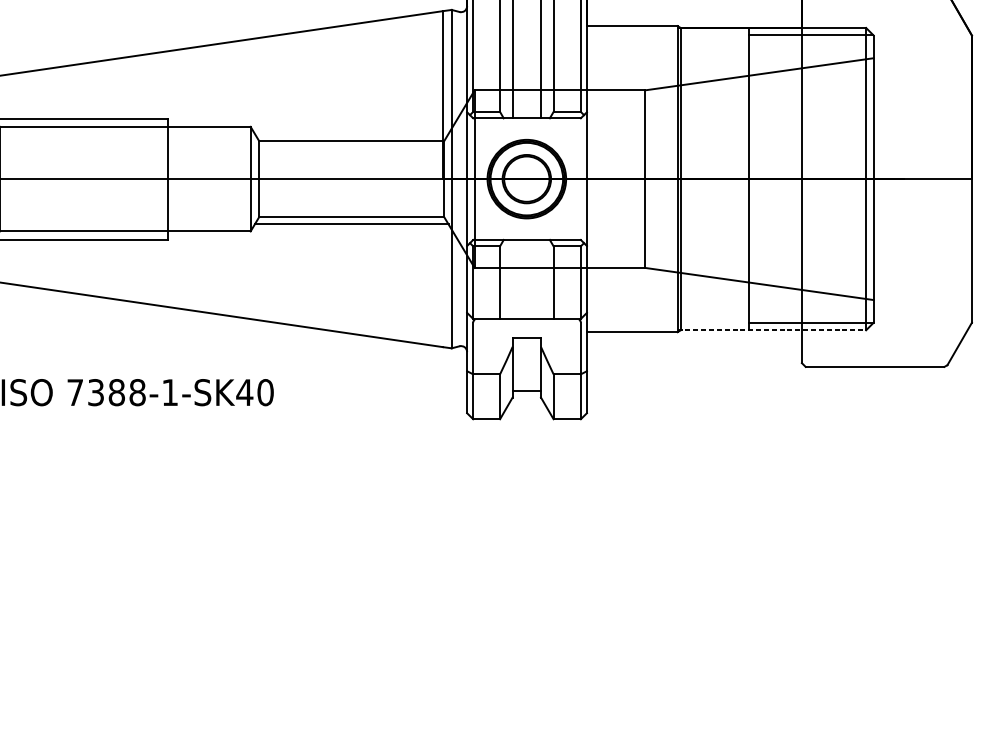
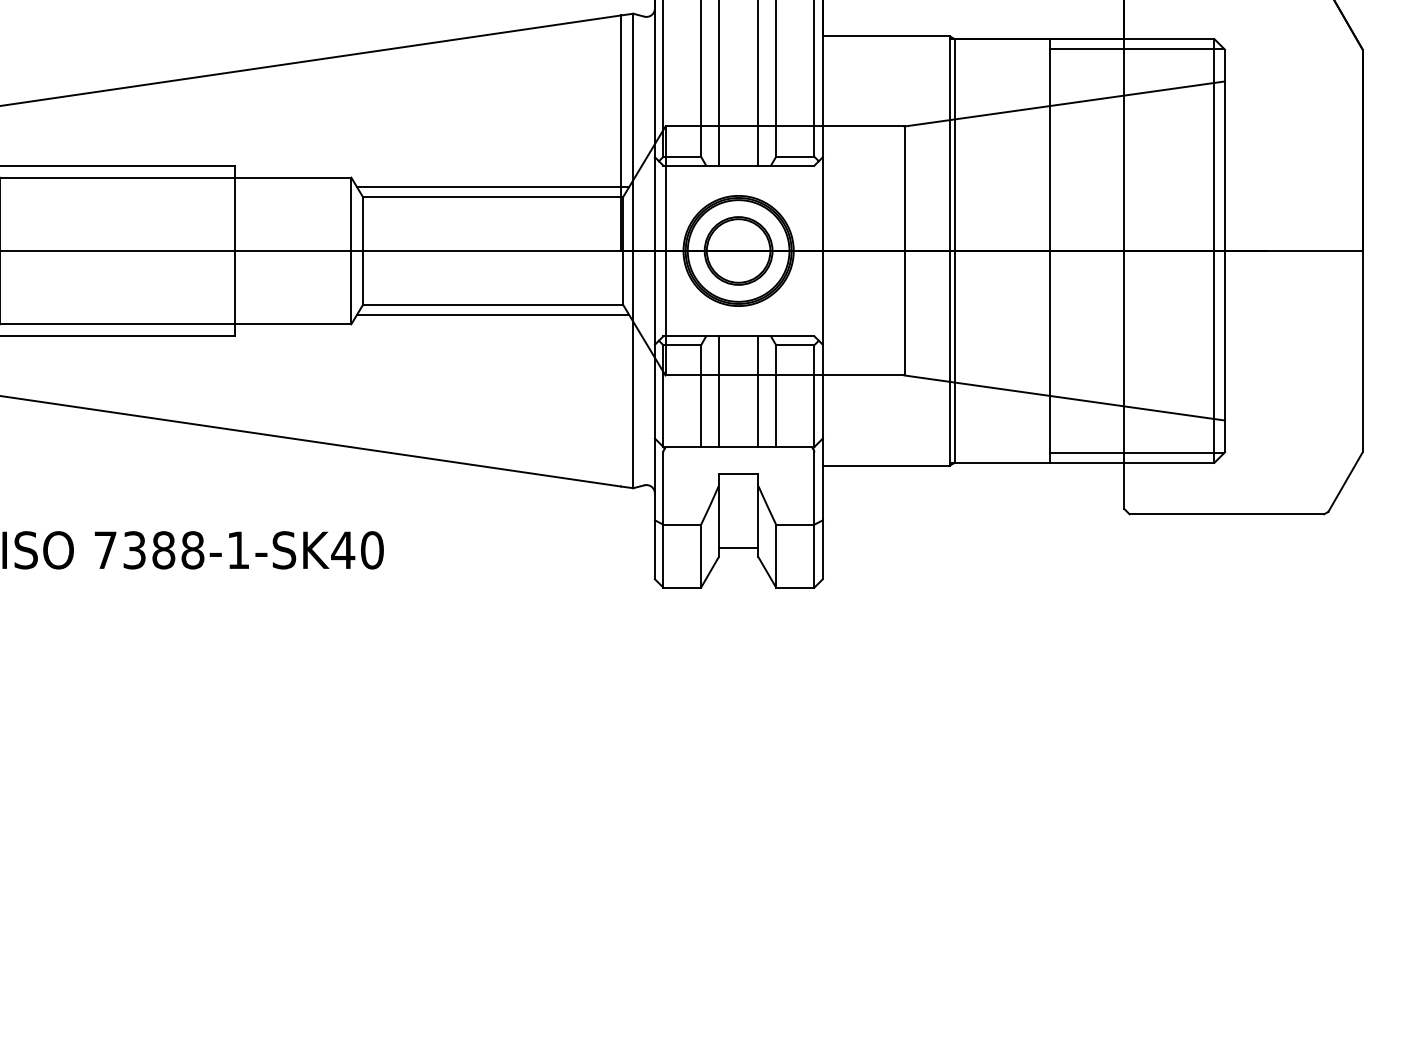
line: (351, 133) -> (492, 187), added
line: (512, 279) -> (718, 391), added
line: (541, 279) -> (758, 391), added
line: (772, 329) -> (1082, 462), dashed -> solid

